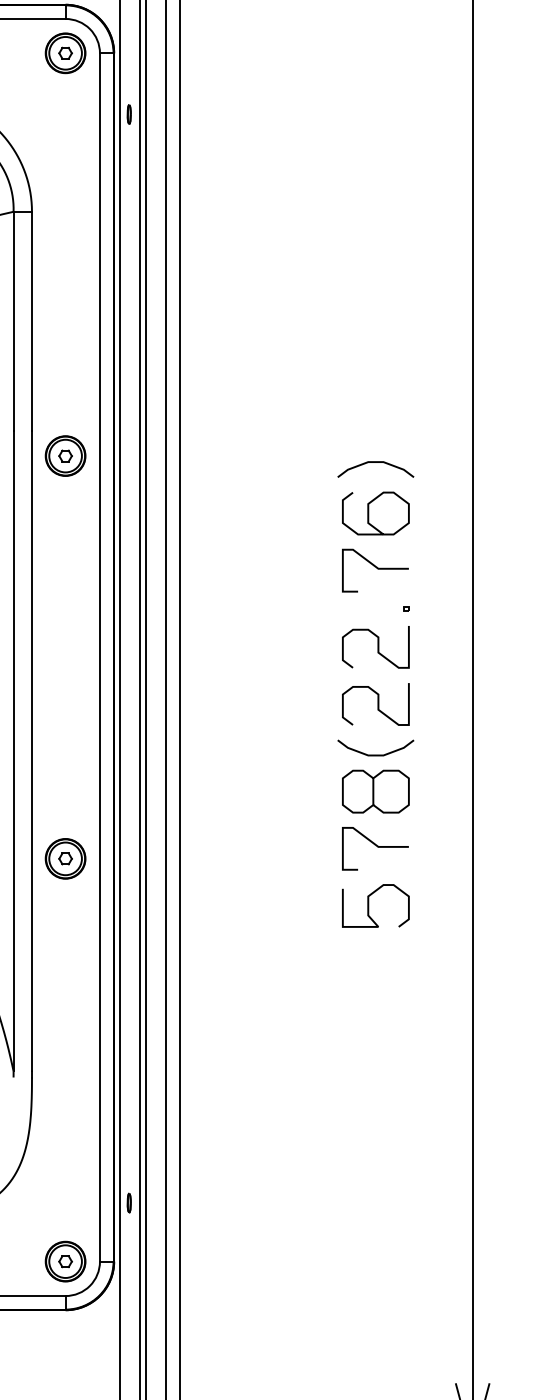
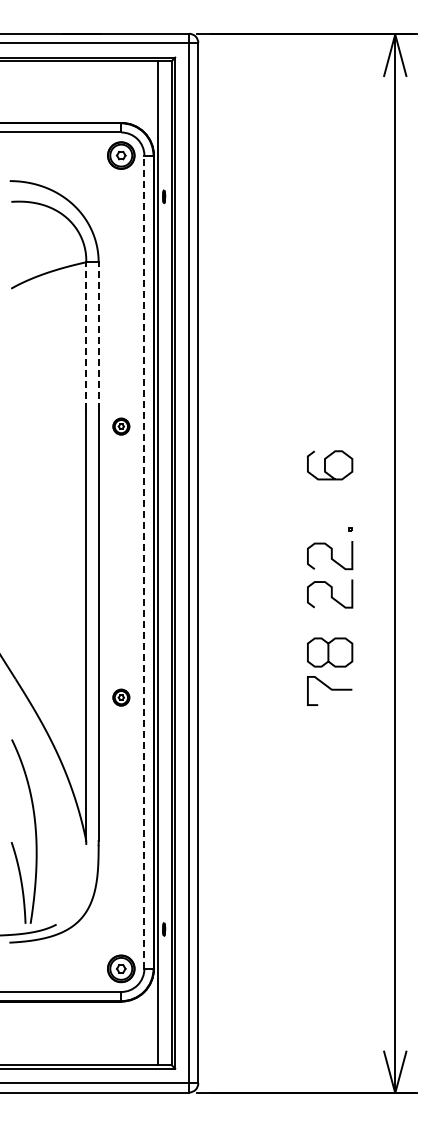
line: (13, 320) -> (86, 335), solid -> dashed
line: (31, 320) -> (98, 335), solid -> dashed
part: (65, 455) -> (121, 426), size x0.6
curve: (374, 463) -> (329, 431), removed
curve: (376, 568) -> (330, 502), removed
line: (100, 657) -> (144, 562), solid -> dashed
curve: (376, 754) -> (330, 627), removed
part: (65, 858) -> (121, 697), size x0.6
curve: (369, 906) -> (325, 729), removed

